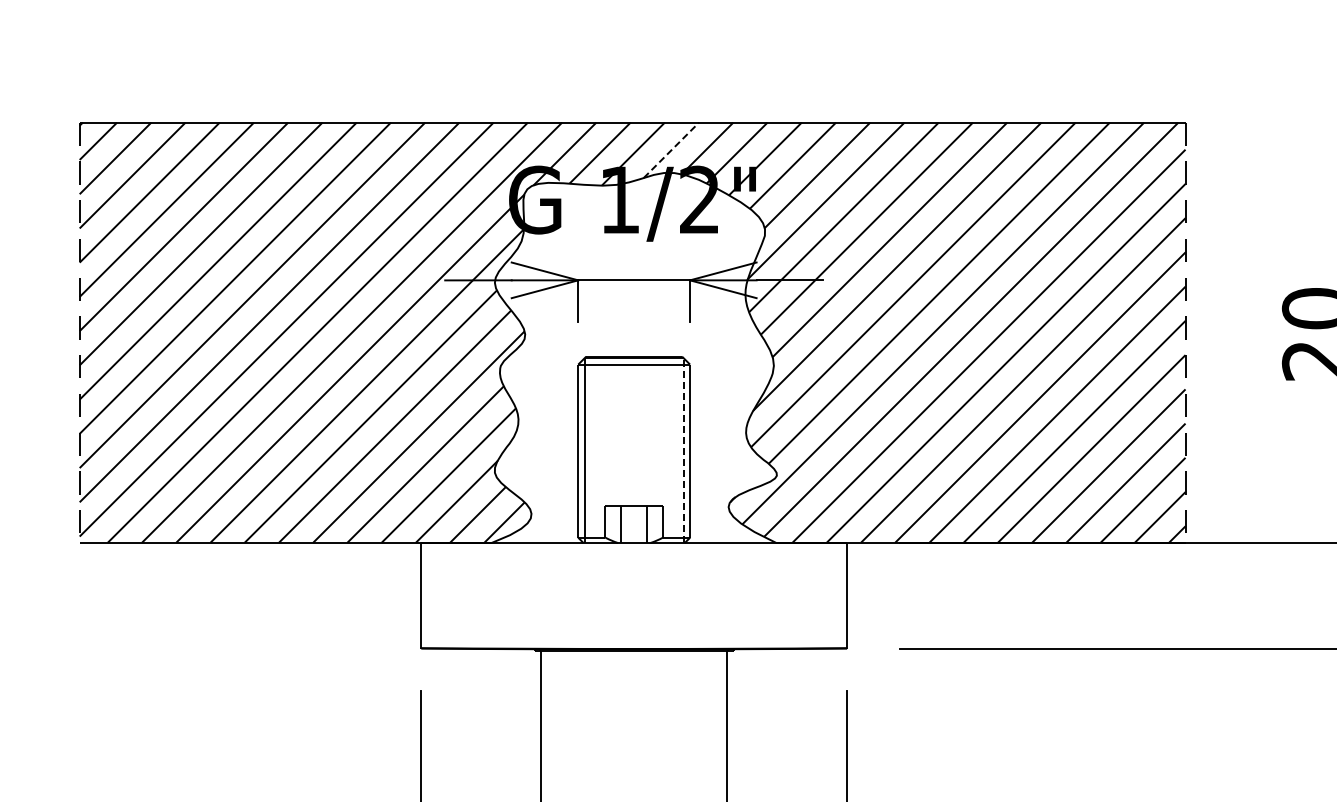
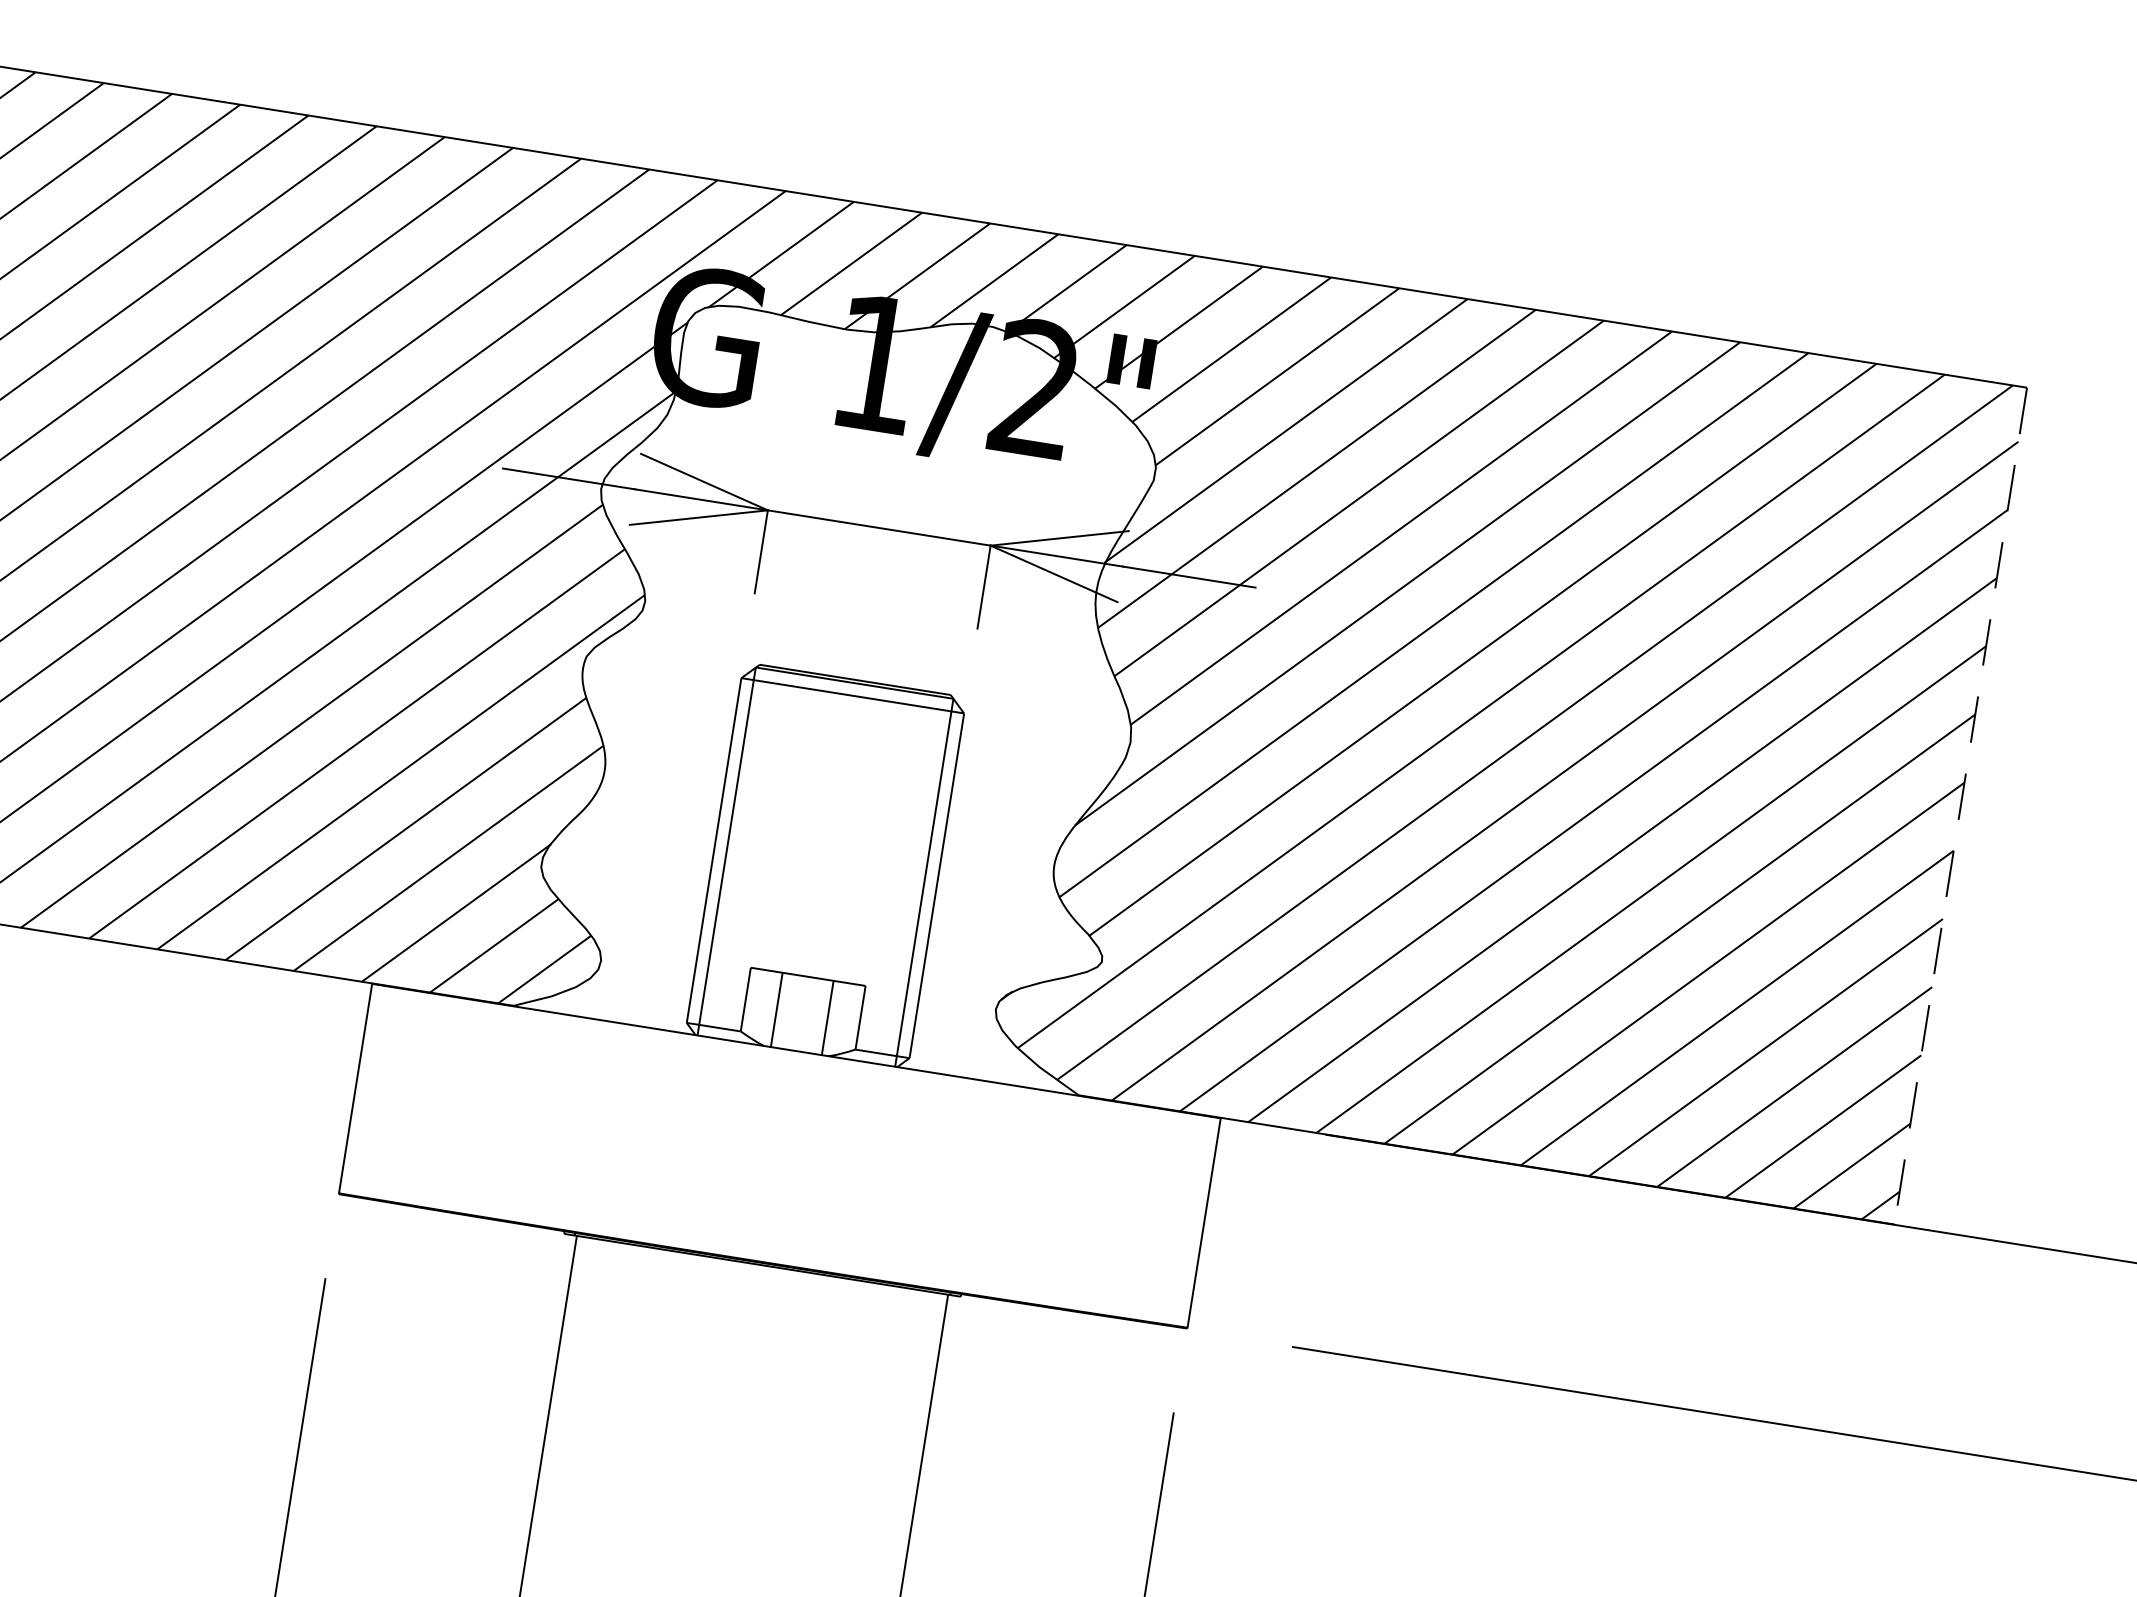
line: (671, 149) -> (994, 279), dashed -> solid
line: (683, 450) -> (923, 882), dashed -> solid

